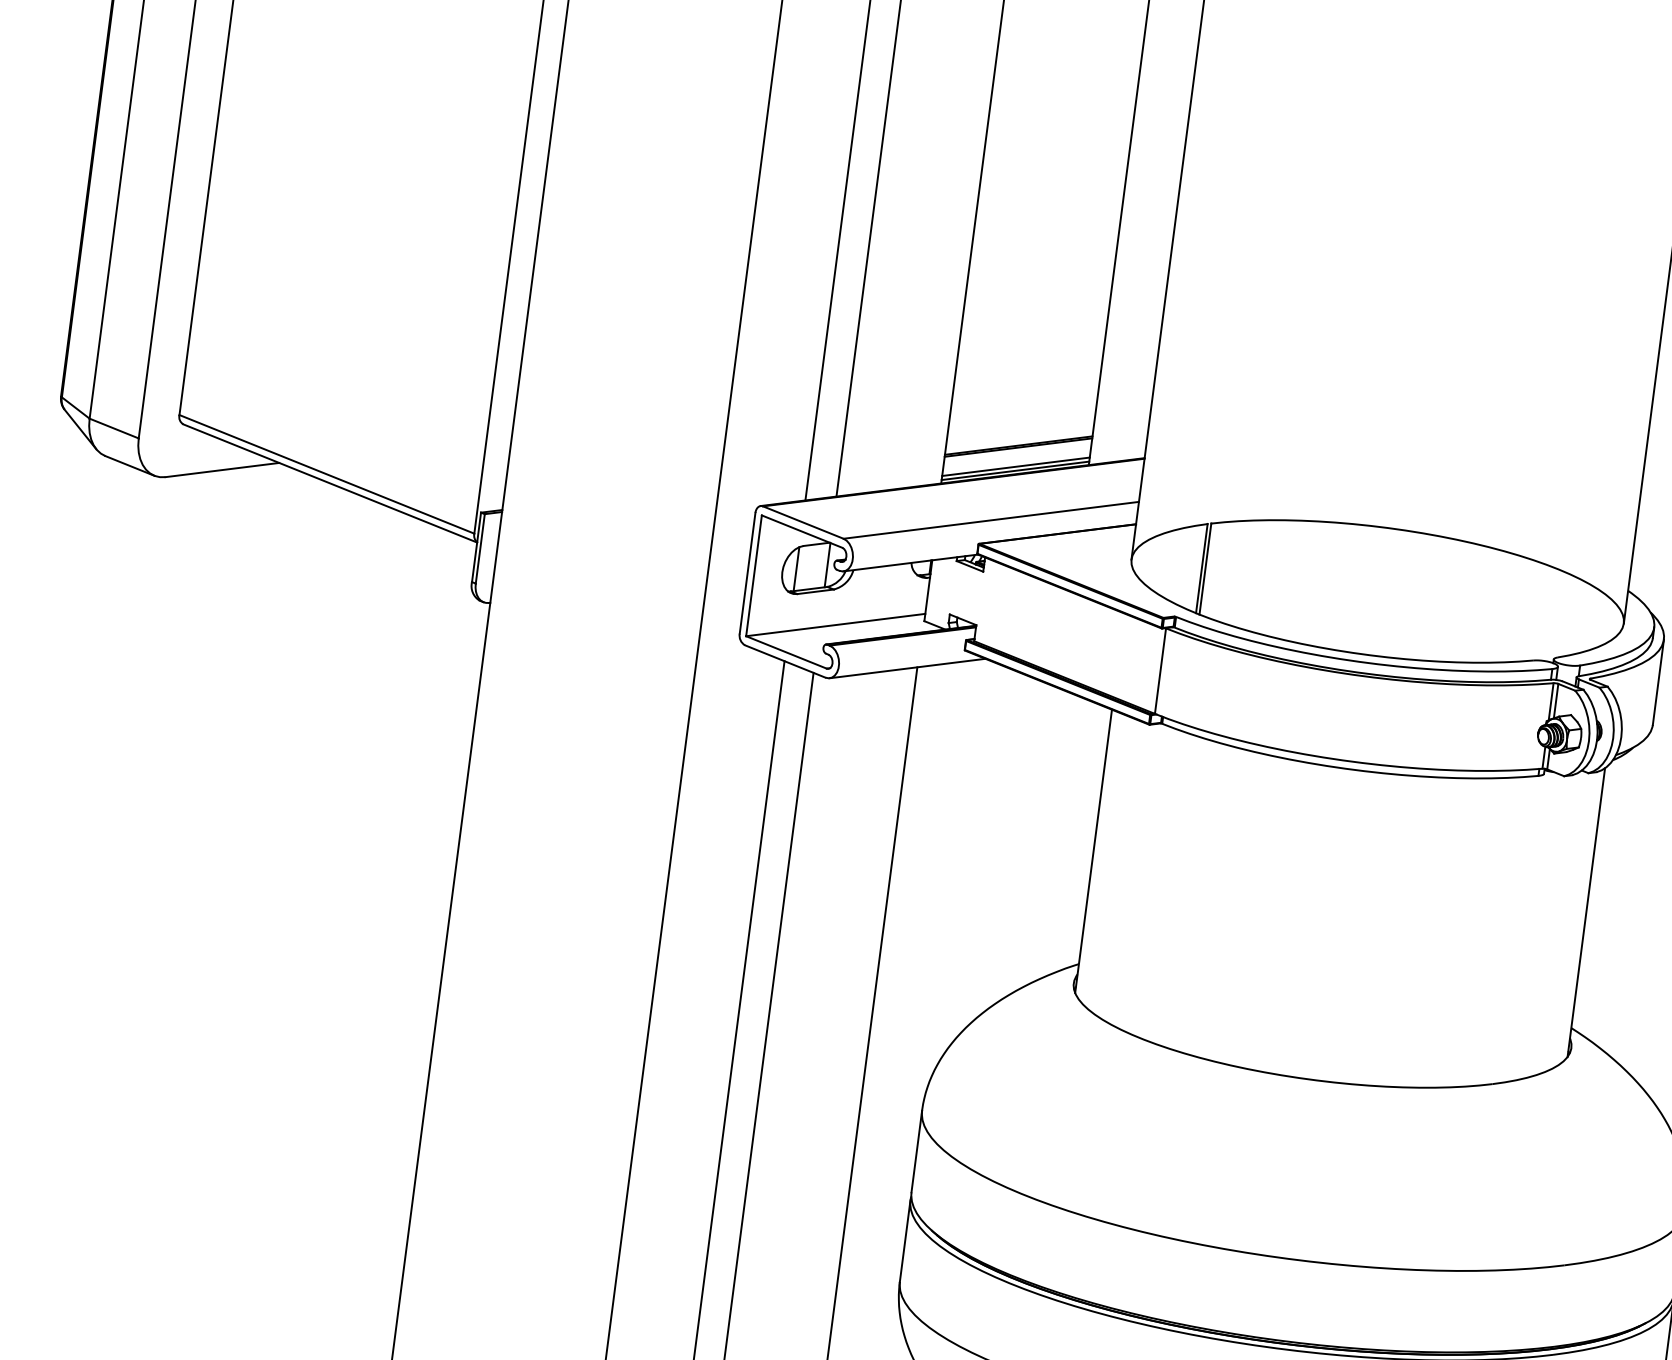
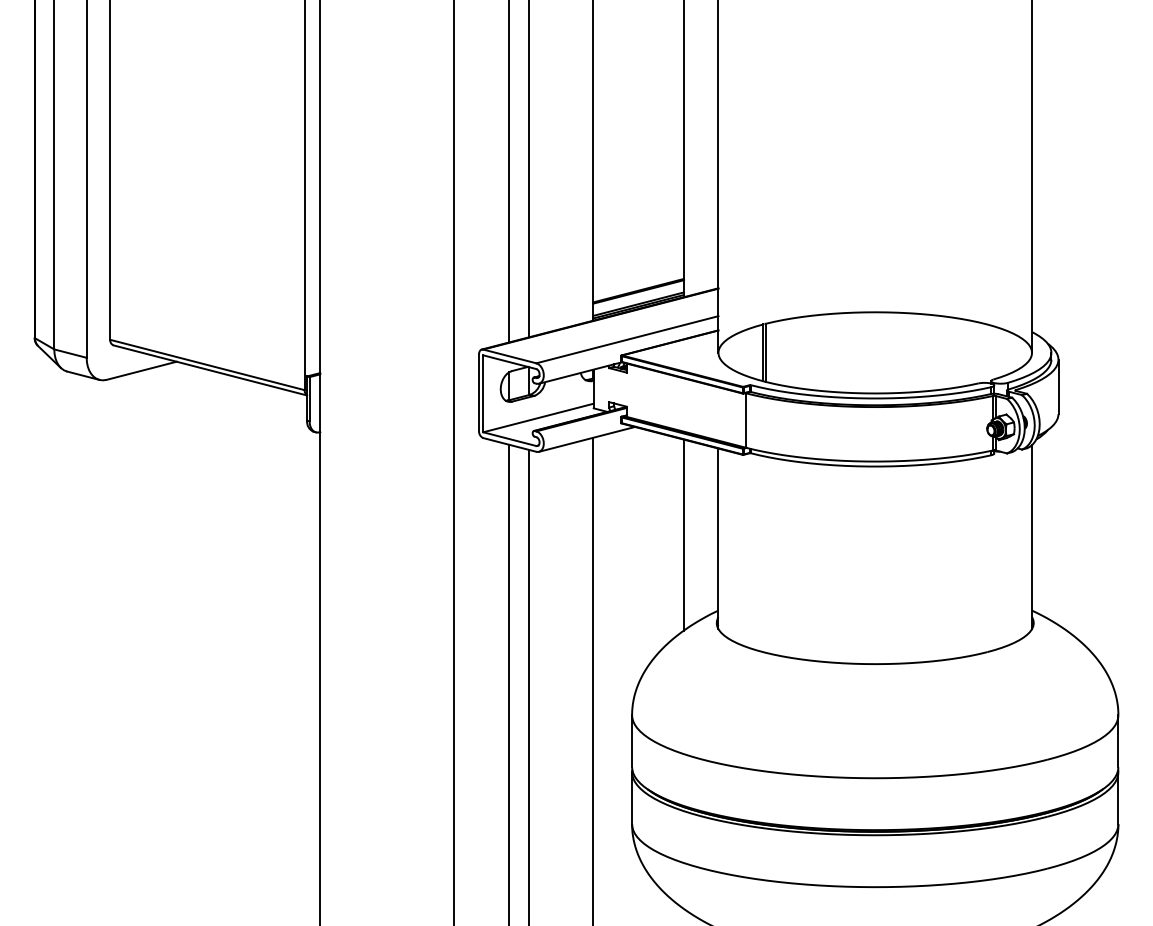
line: (1041, 837) -> (684, 534), added

